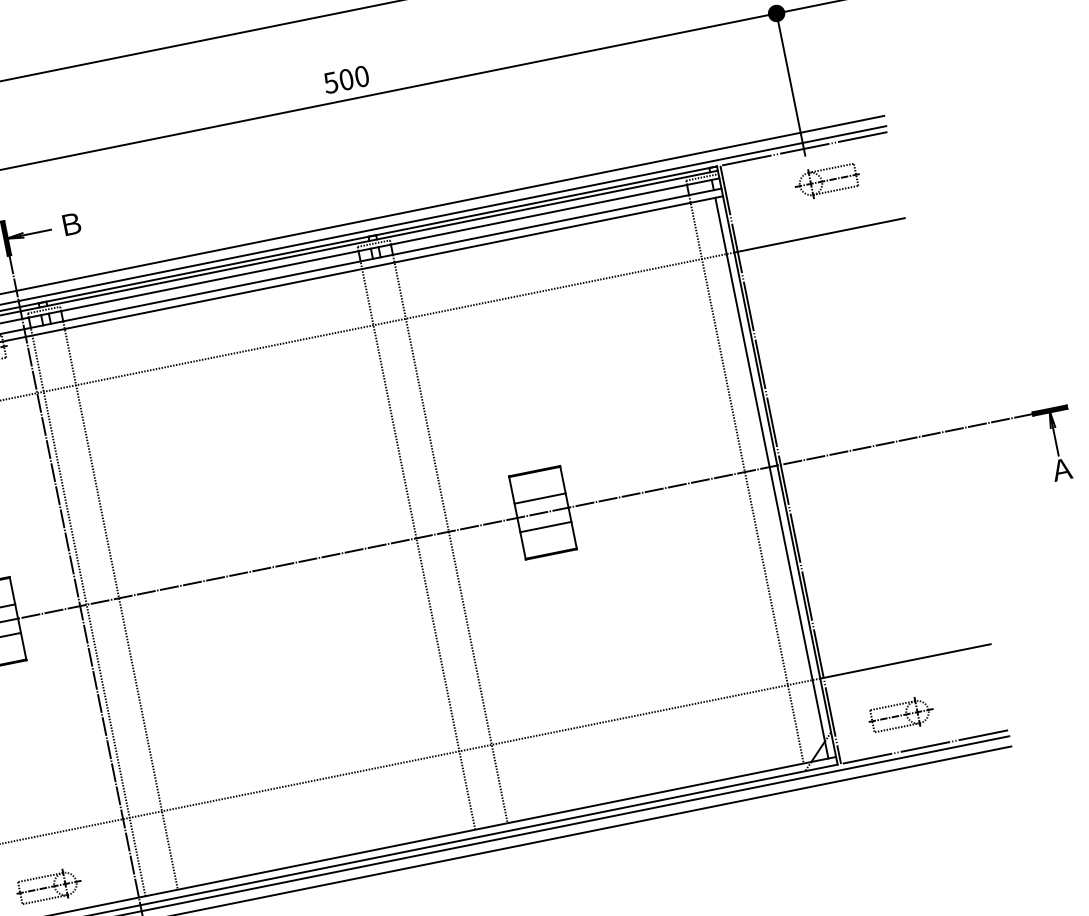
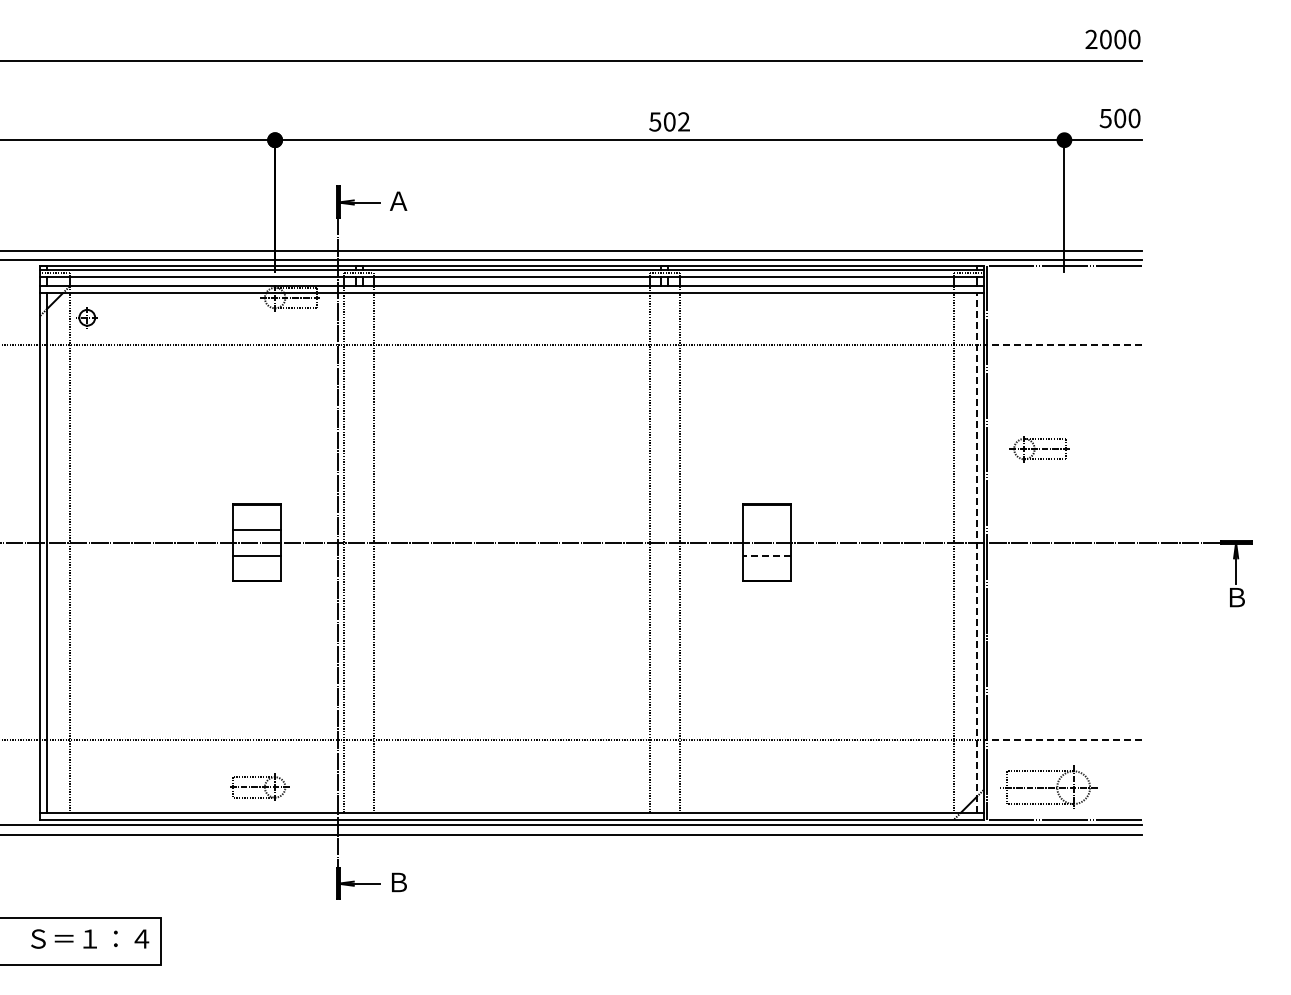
text: (361, 76) -> (683, 121), 500 -> 502
part: (827, 181) -> (1039, 449), moved
text: (70, 223) -> (398, 200), Ｂ -> Ａ
line: (819, 235) -> (1062, 345), solid -> dashed
text: (1061, 469) -> (1236, 597), Ａ -> Ｂ
line: (771, 478) -> (976, 553), solid -> dashed
line: (539, 498) -> (766, 529), removed
line: (545, 526) -> (766, 555), solid -> dashed
line: (905, 661) -> (1062, 740), solid -> dashed
part: (900, 714) -> (1048, 786), size x1.6

